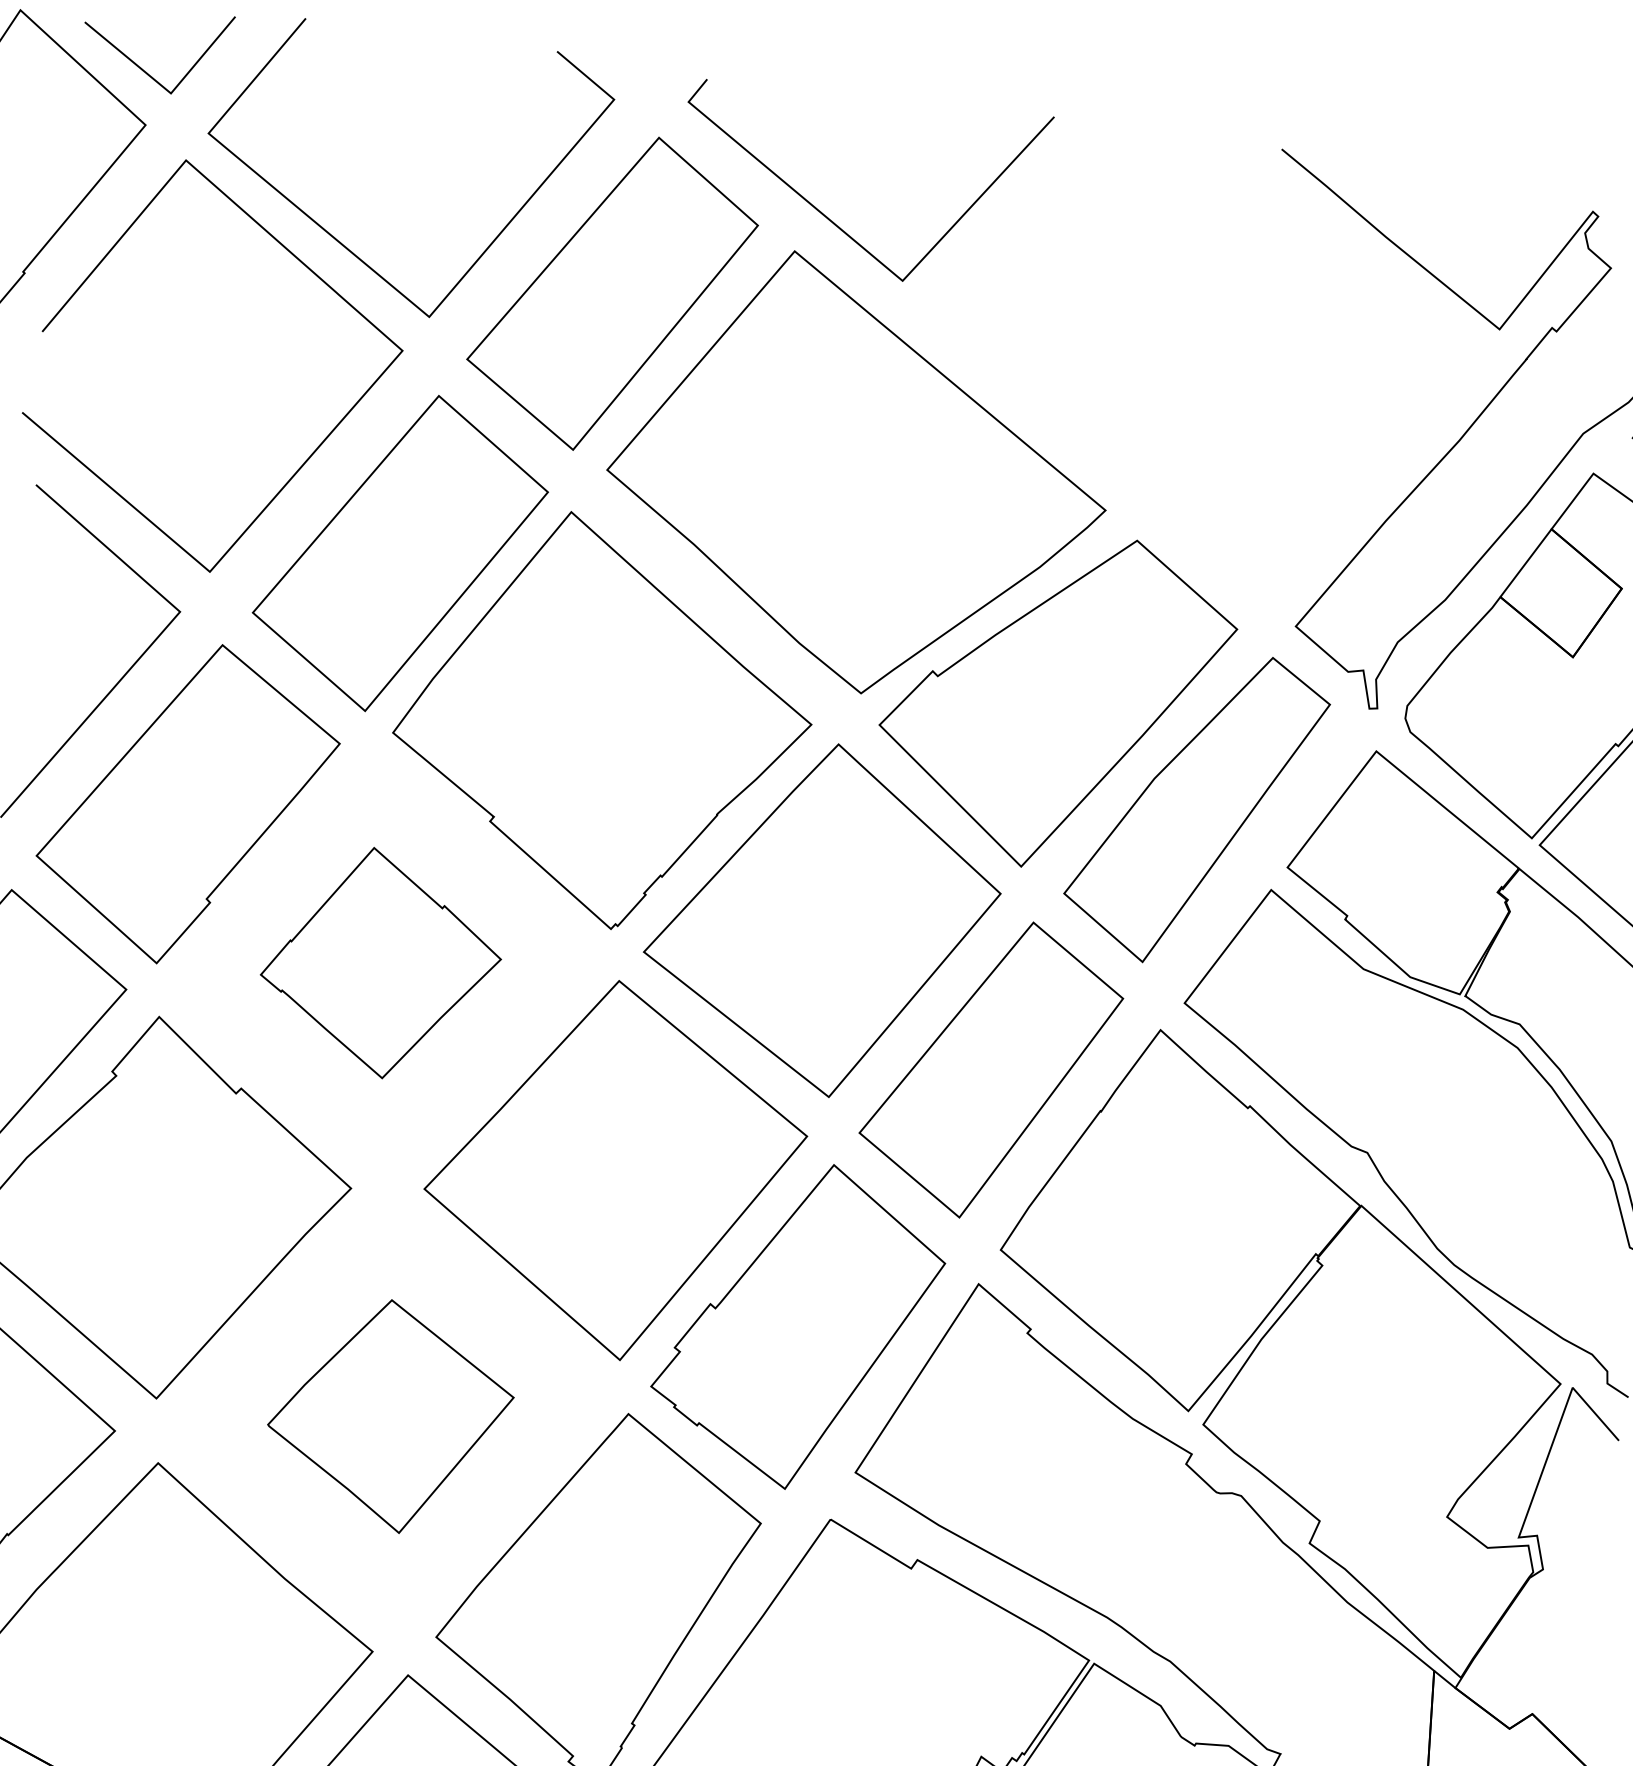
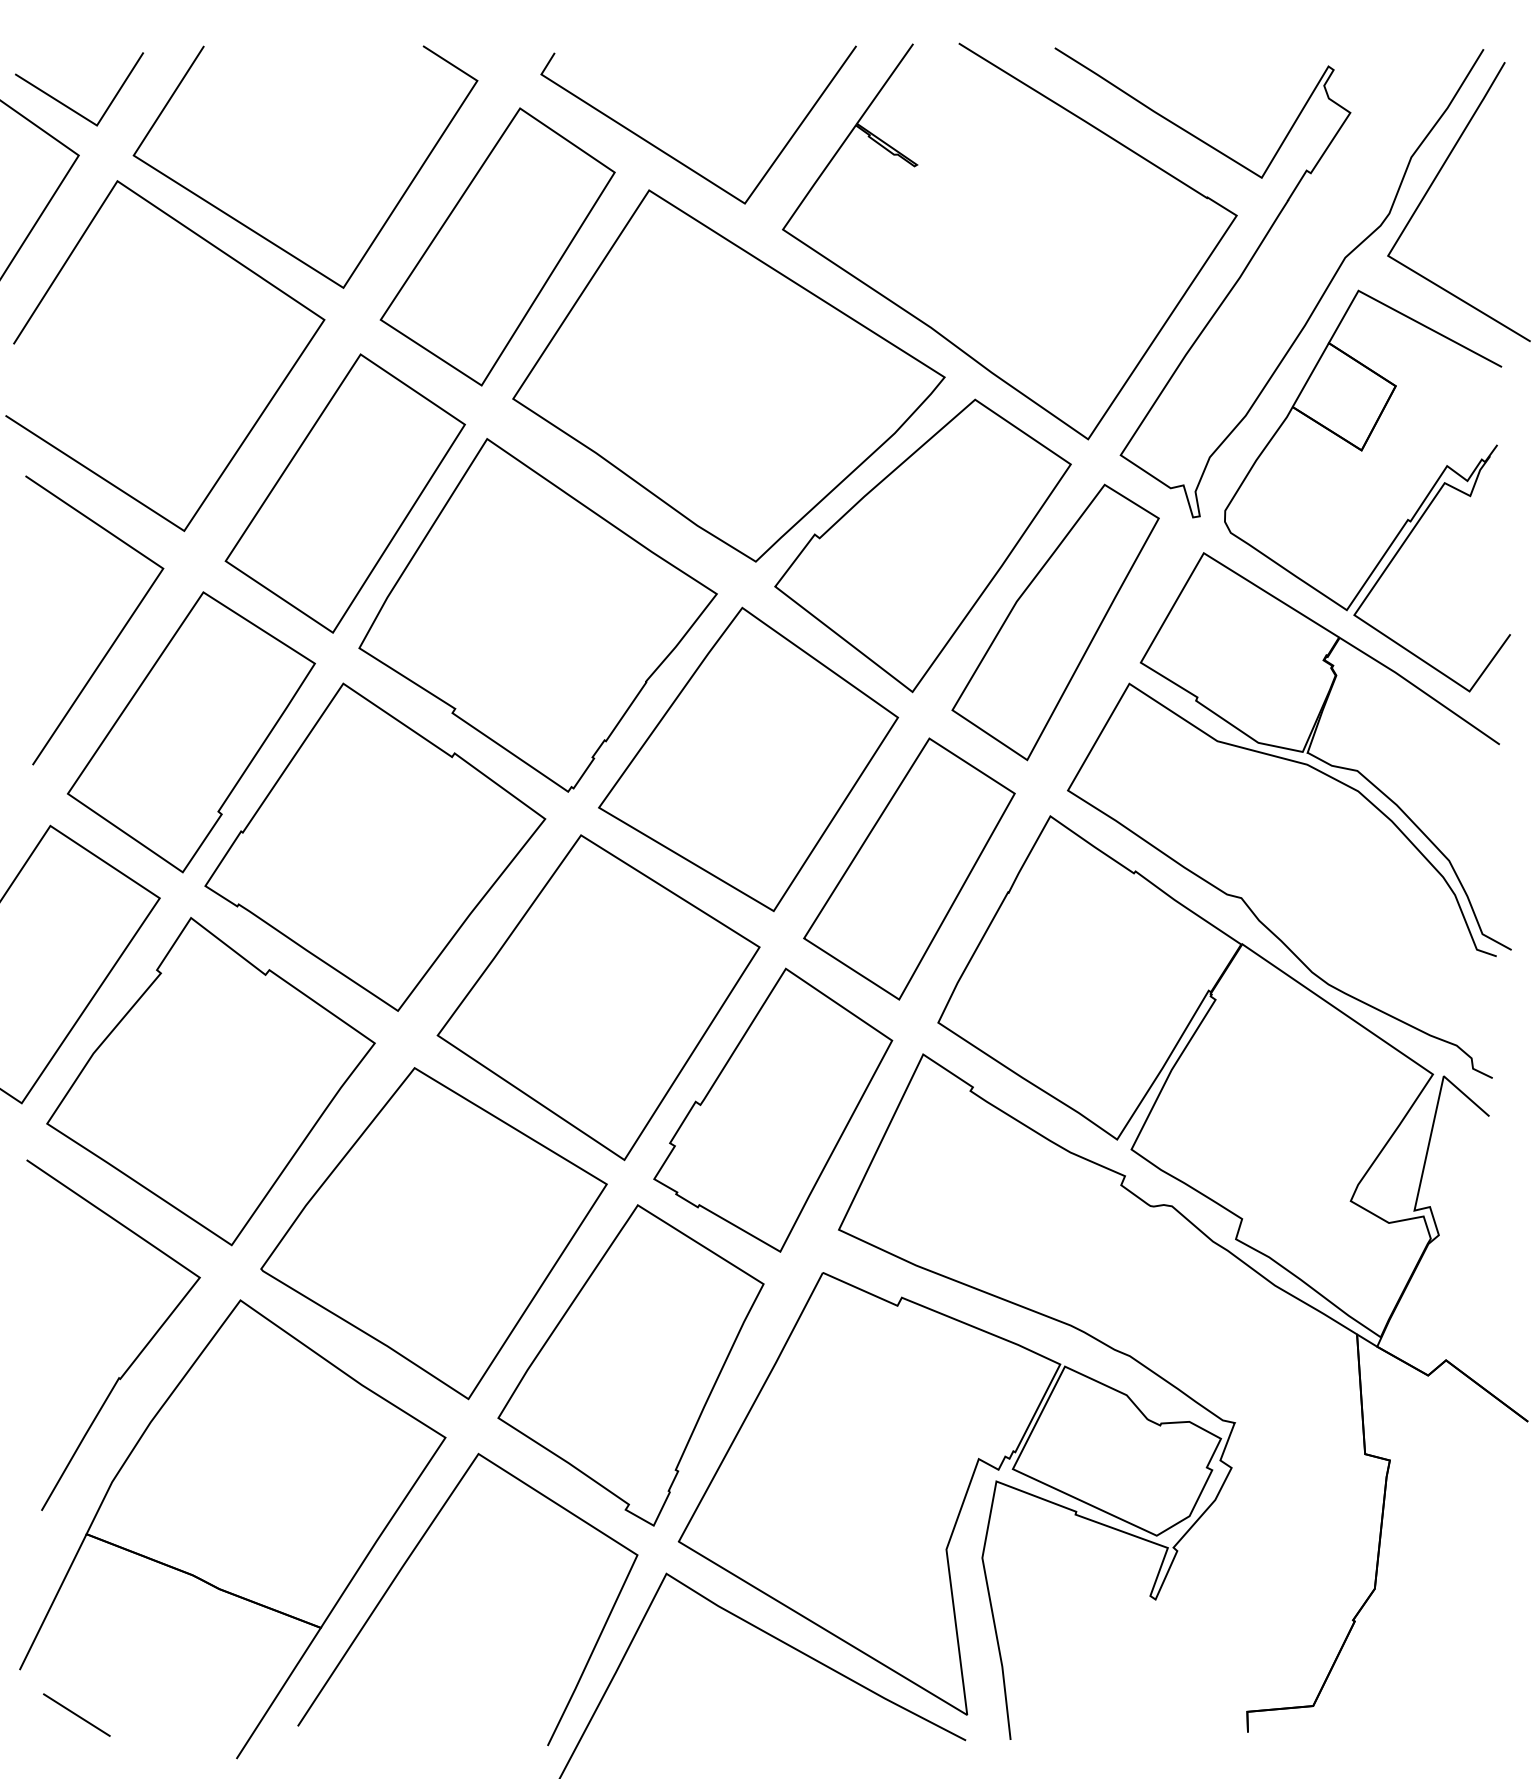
curve: (1106, 458) -> (939, 332), added
part: (381, 962) -> (375, 846), size x1.67
part: (389, 1415) -> (433, 1233), size x1.67

